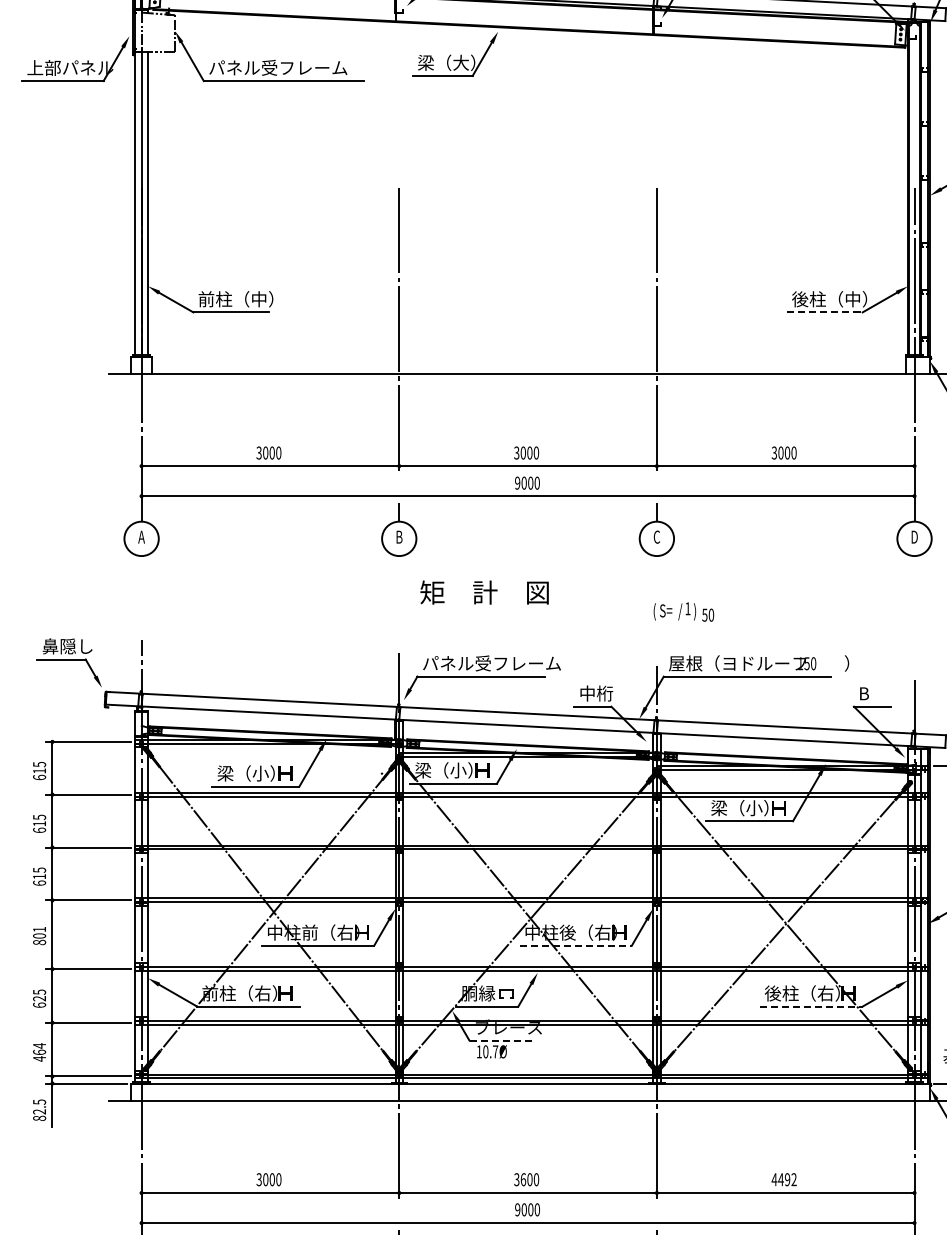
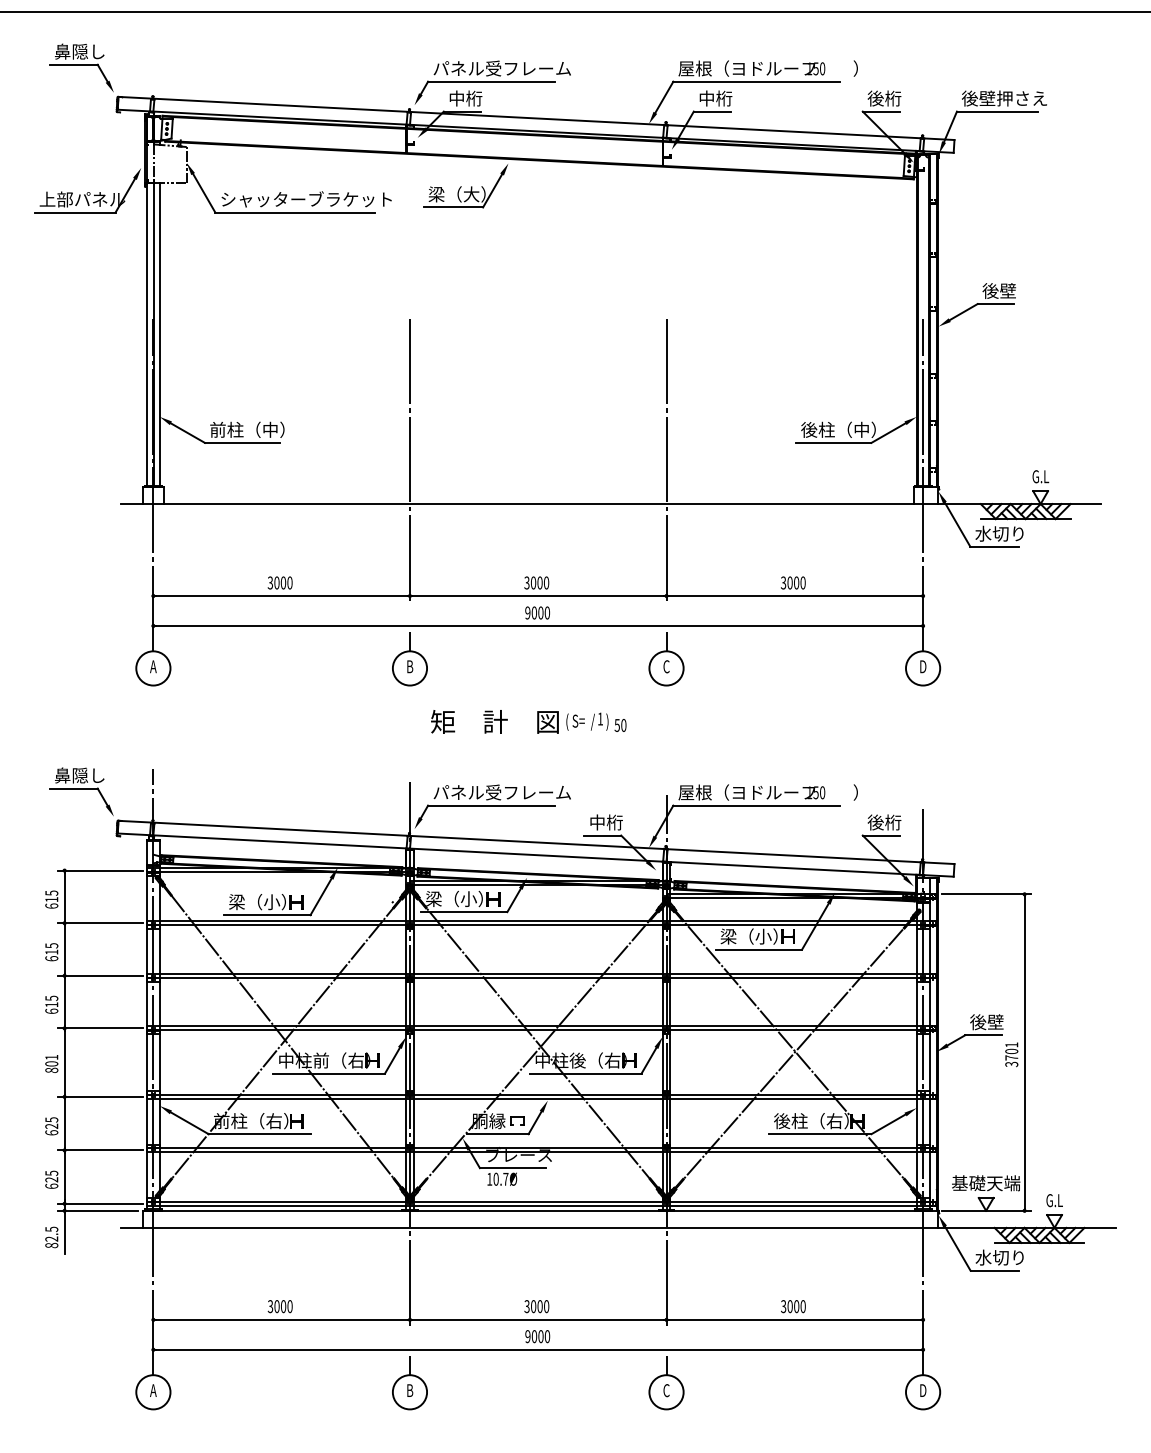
text: (295, 67) -> (306, 199), パネル受フレーム -> シャッターブラケット
line: (824, 311) -> (833, 442), dashed -> solid
text: (683, 611) -> (596, 721), moved
text: (875, 693) -> (884, 822), B -> 後桁
line: (575, 945) -> (585, 1073), dashed -> solid
line: (811, 1006) -> (820, 1134), dashed -> solid
line: (502, 1041) -> (512, 1168), dashed -> solid
text: (39, 1052) -> (51, 1179), 464 -> 625
text: (523, 1179) -> (533, 1306), 3600 -> 3000
text: (783, 1179) -> (792, 1306), 4492 -> 3000

